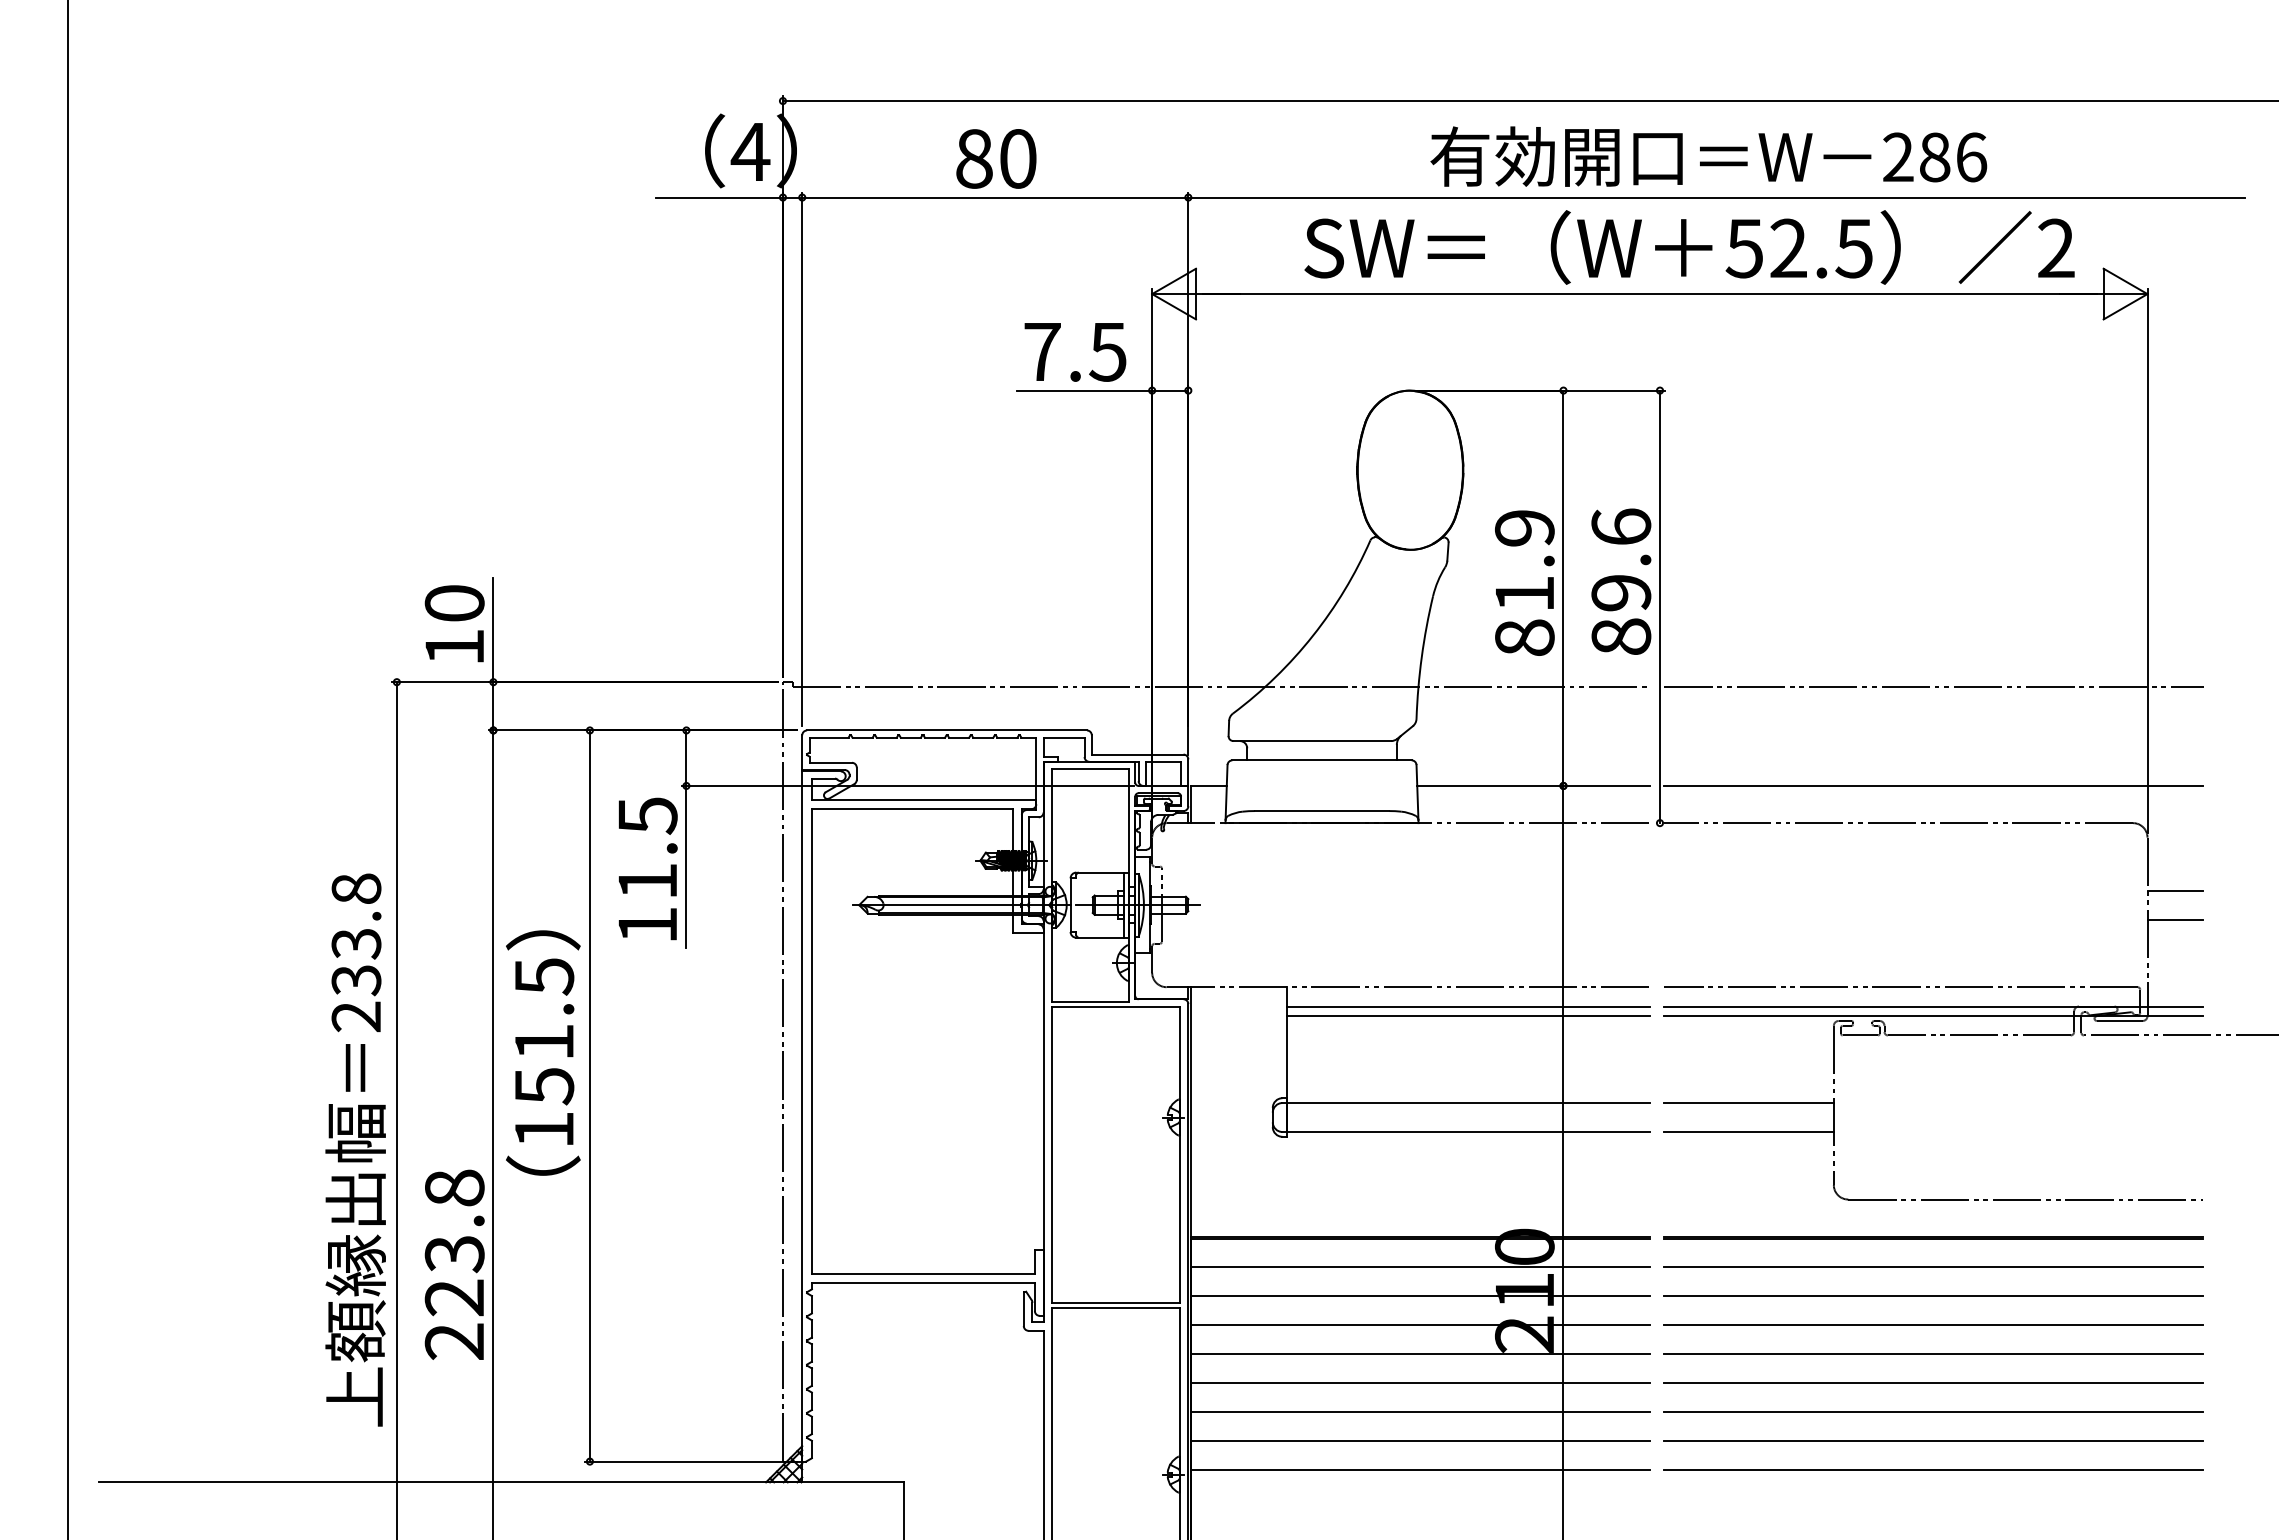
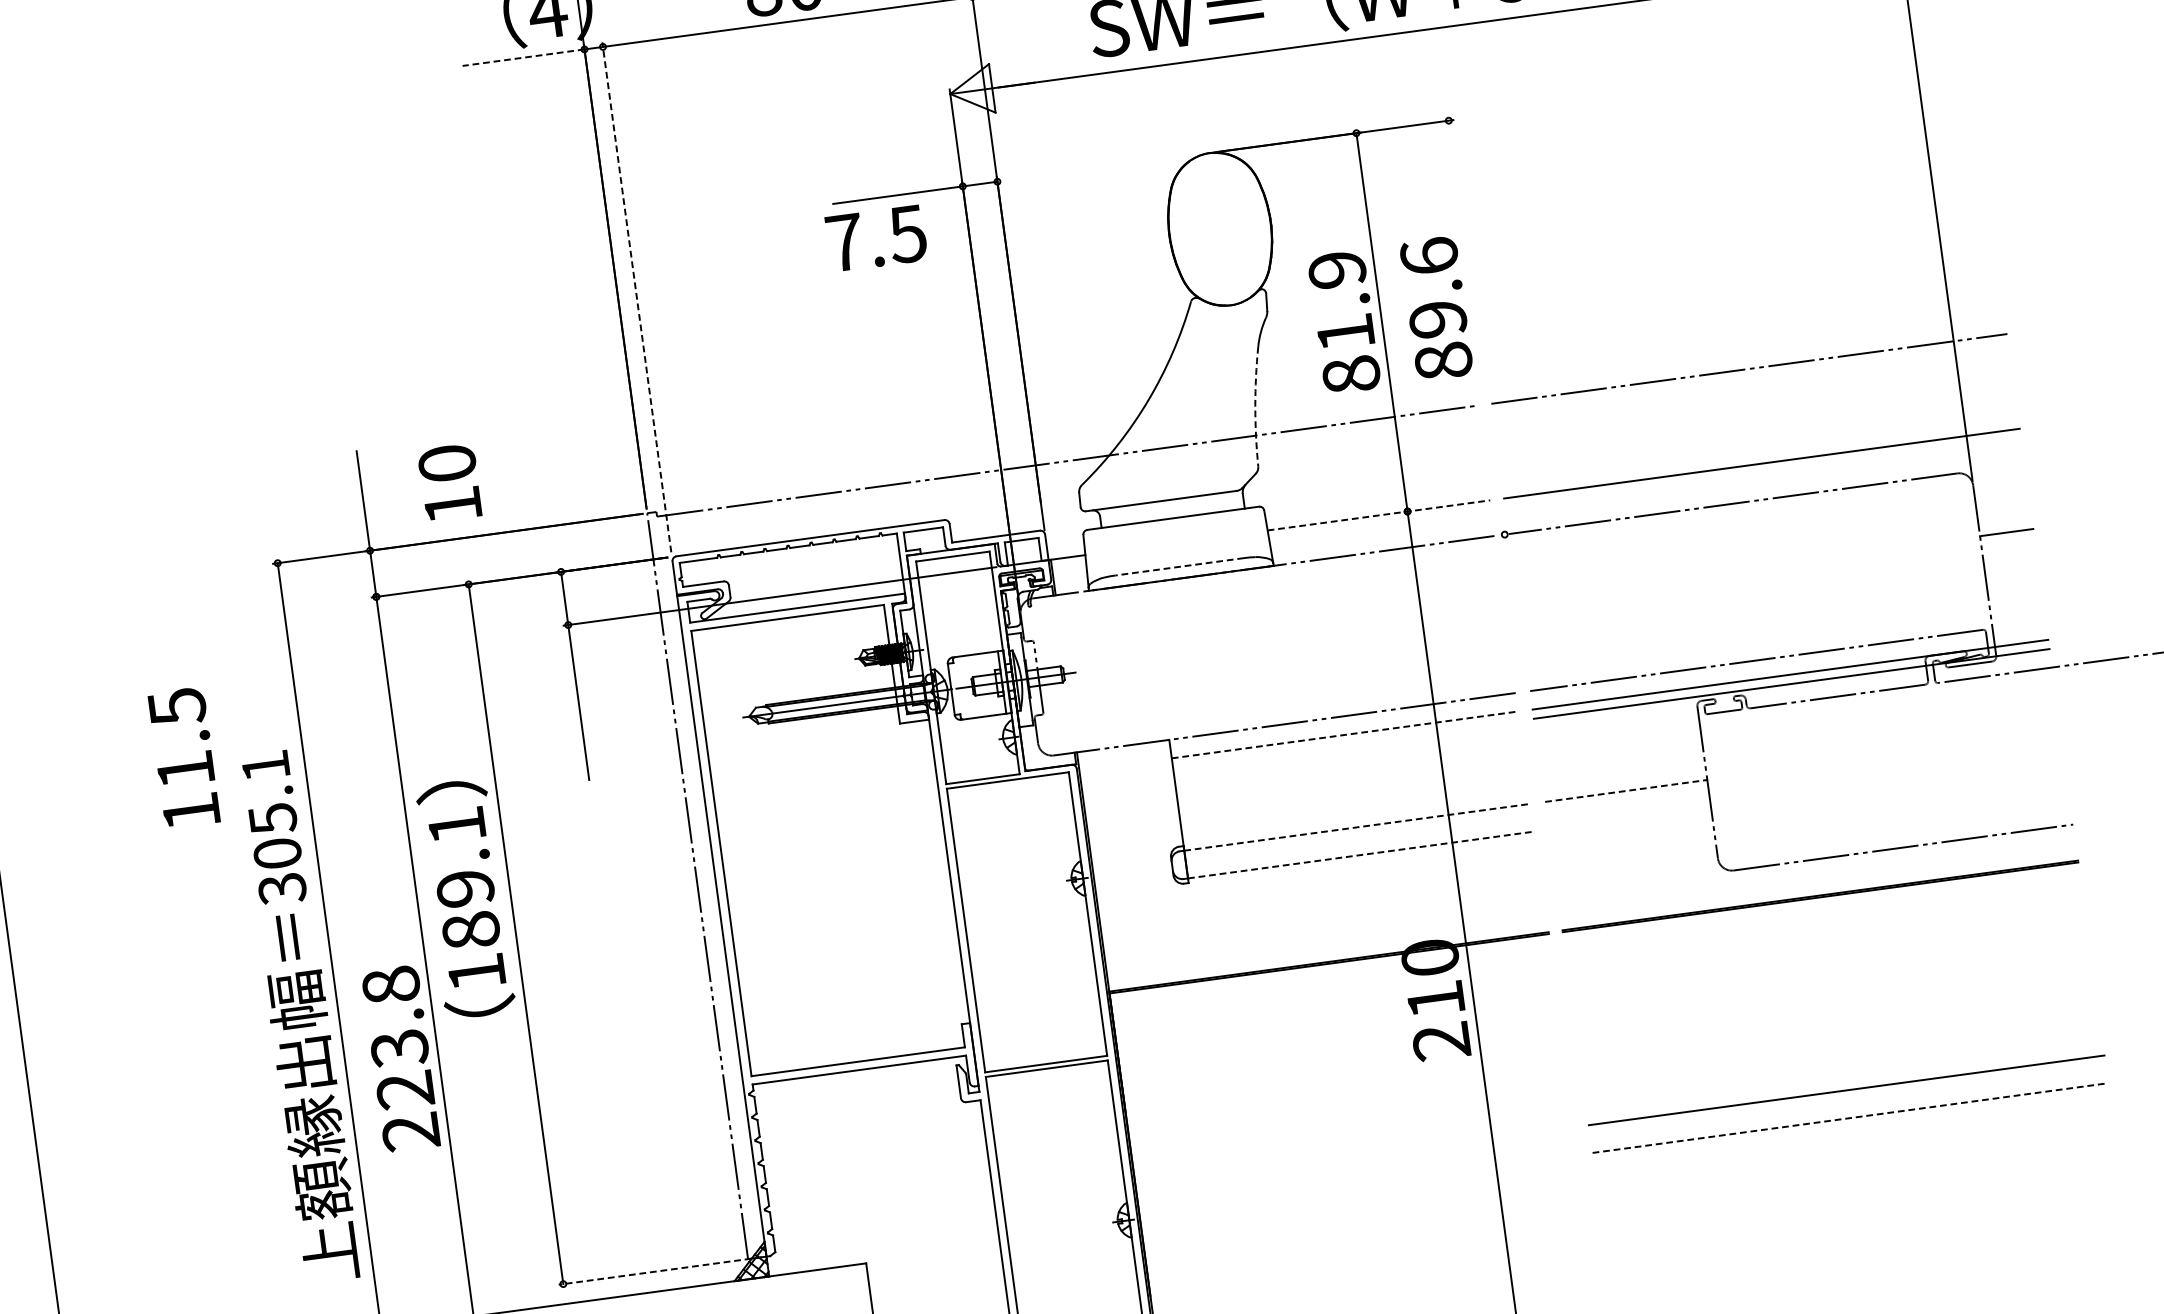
line: (719, 197) -> (523, 57), solid -> dashed
text: (1075, 352) -> (876, 238), moved
line: (802, 458) -> (636, 296), solid -> dashed
line: (1659, 606) -> (1476, 327), removed
text: (454, 623) -> (449, 482), moved
arc: (1421, 657) -> (1255, 406), solid -> dashed
line: (1534, 785) -> (1379, 514), solid -> dashed
line: (1321, 811) -> (1179, 567), solid -> dashed
text: (647, 868) -> (183, 757), moved
line: (2175, 919) -> (2010, 560), removed
text: (356, 952) -> (274, 827), 233.8 -> 305.1
line: (1469, 1006) -> (1346, 734), solid -> dashed
line: (1468, 1016) -> (1346, 744), removed
text: (544, 1031) -> (464, 878), 151.5 -> 189.1
line: (1469, 1103) -> (1358, 827), solid -> dashed
line: (1749, 1103) -> (1626, 791), solid -> dashed
line: (1469, 1131) -> (1362, 854), solid -> dashed
line: (1748, 1131) -> (1629, 818), removed
text: (454, 1264) -> (400, 1058), moved
line: (1419, 1267) -> (1332, 991), removed
line: (1933, 1267) -> (1824, 924), removed
line: (1419, 1296) -> (1335, 1018), removed
line: (1933, 1296) -> (1827, 952), removed
line: (1419, 1325) -> (1339, 1046), removed
line: (1933, 1325) -> (1831, 980), removed
line: (1419, 1353) -> (1343, 1073), removed
line: (1933, 1353) -> (1835, 1006), removed
line: (1419, 1382) -> (1346, 1101), removed
line: (1933, 1382) -> (1838, 1034), removed
line: (1419, 1411) -> (1350, 1128), removed
line: (1933, 1411) -> (1842, 1062), removed
line: (1419, 1440) -> (1354, 1156), removed
line: (690, 1461) -> (659, 1270), solid -> dashed
line: (1419, 1469) -> (1358, 1184), removed
line: (1934, 1469) -> (1851, 1117), solid -> dashed

